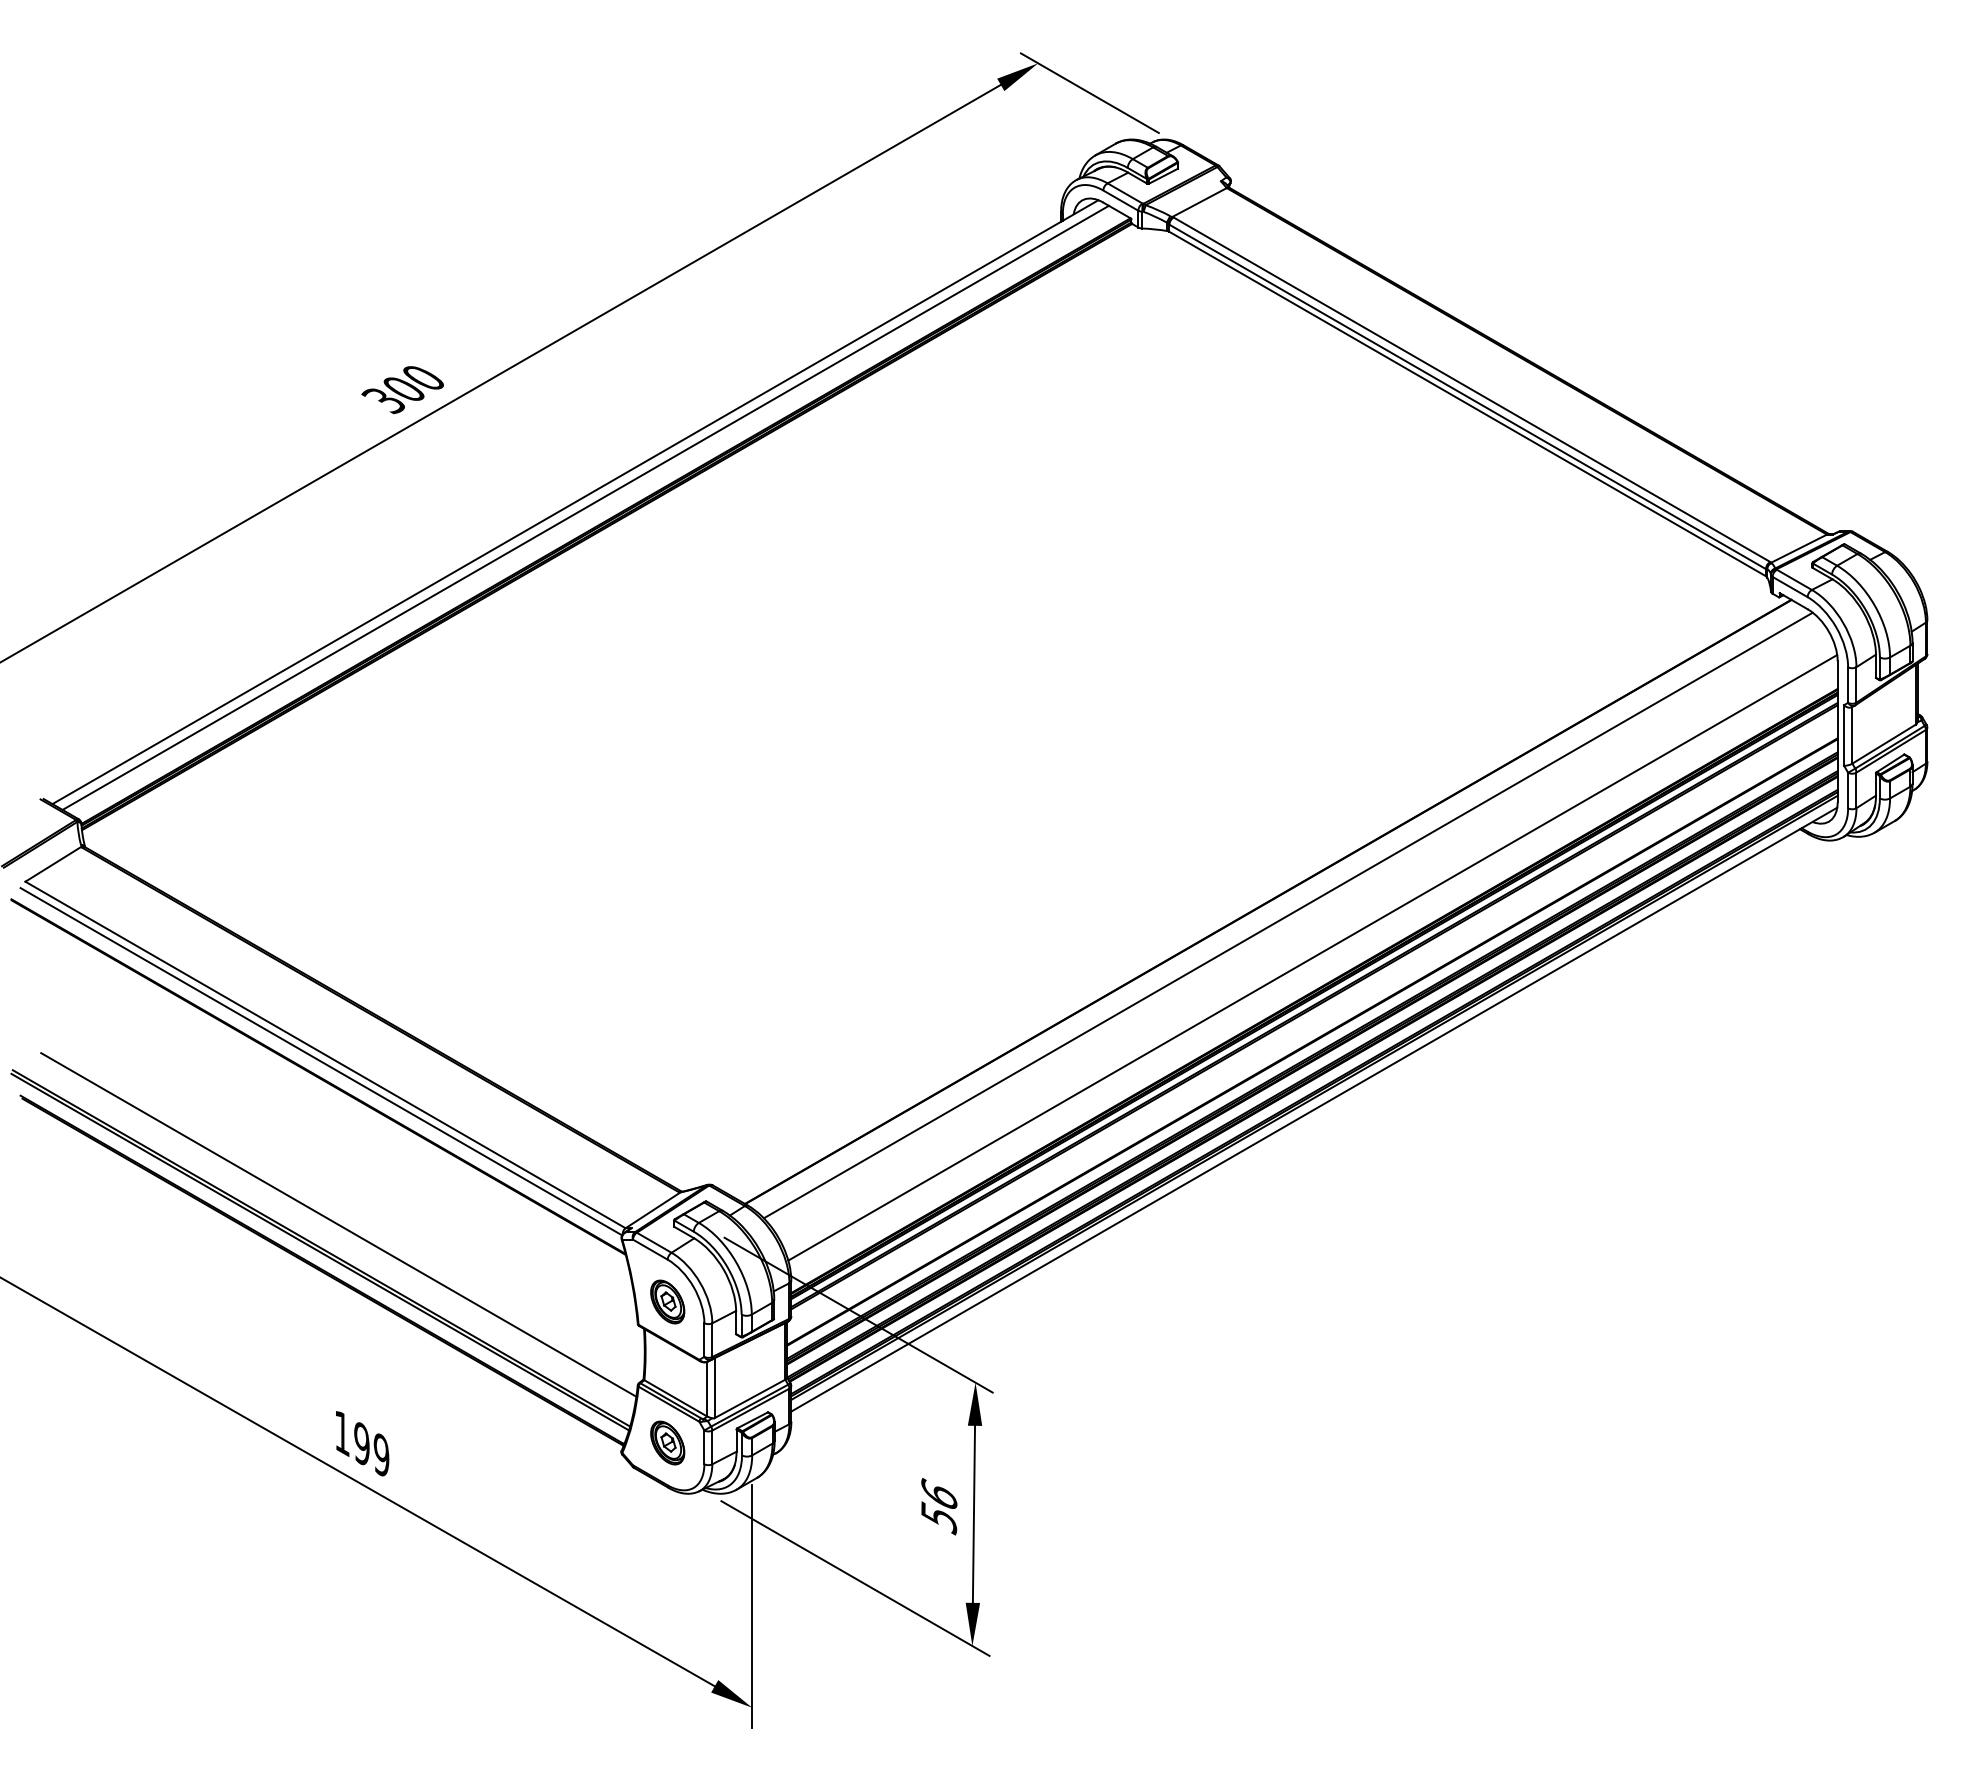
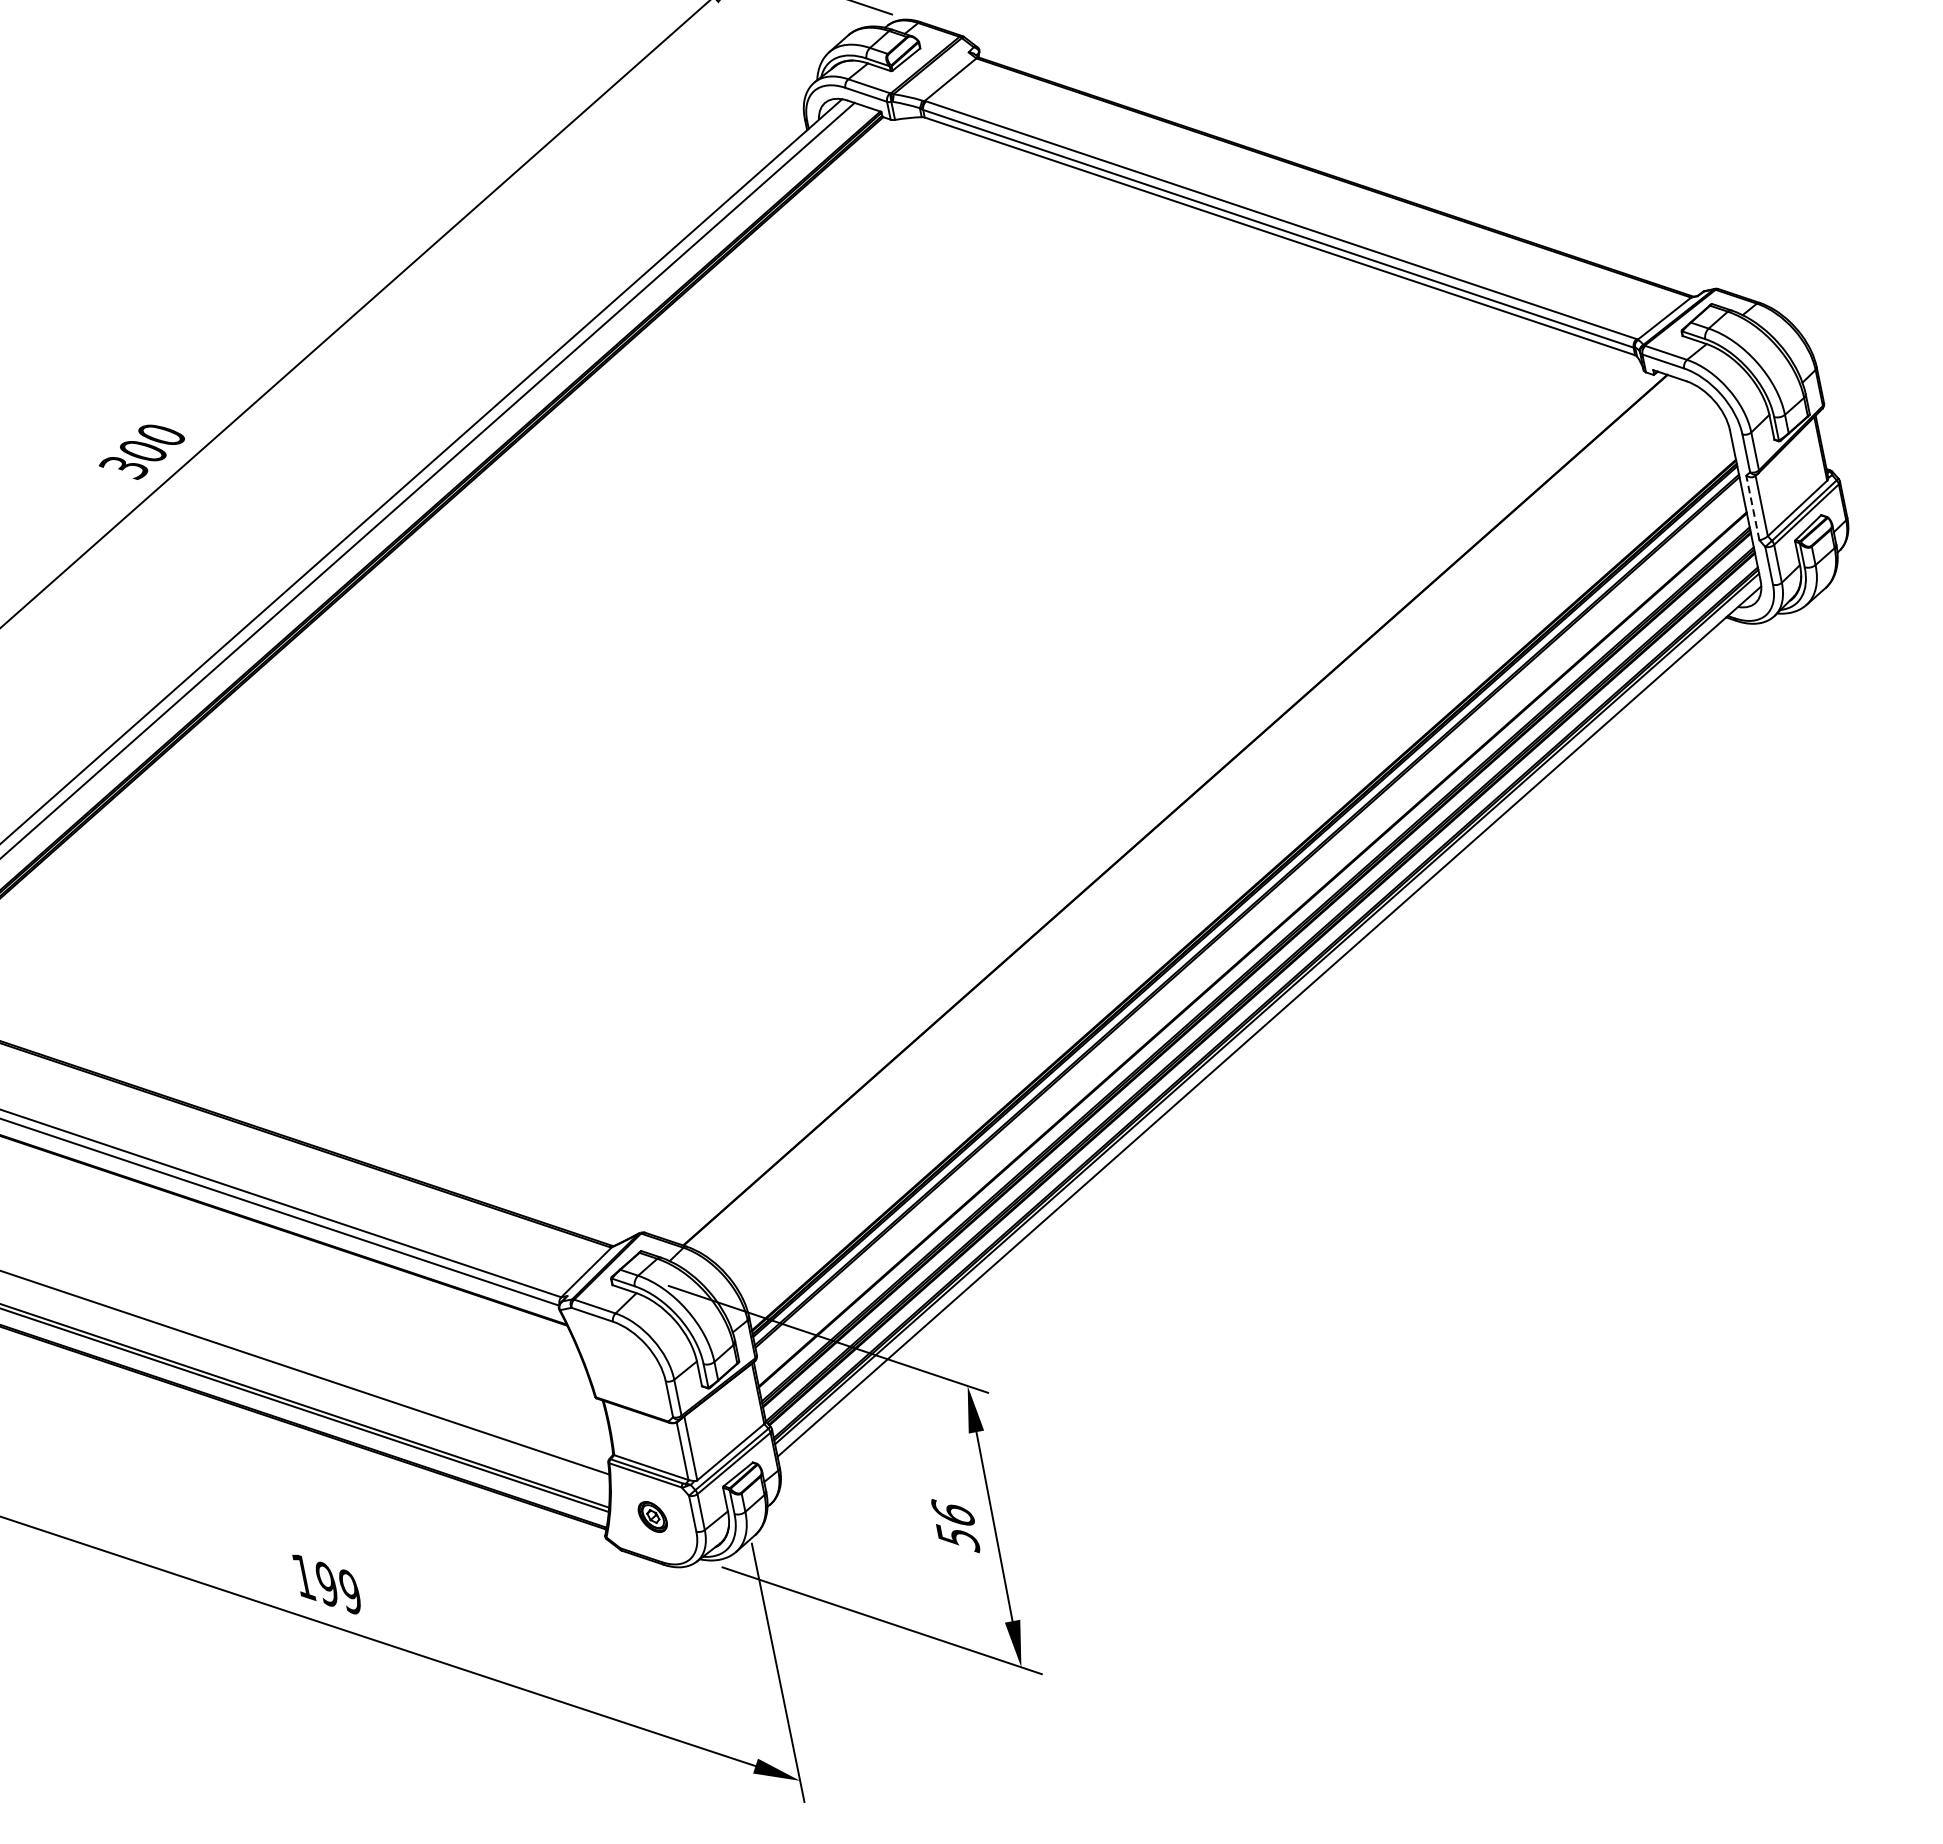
line: (1844, 734) -> (1753, 506), solid -> dashed
line: (1287, 915) -> (1198, 820), removed
line: (1312, 957) -> (1234, 859), removed
part: (667, 1301) -> (621, 1366), removed
part: (667, 1442) -> (652, 1516), size x0.7

